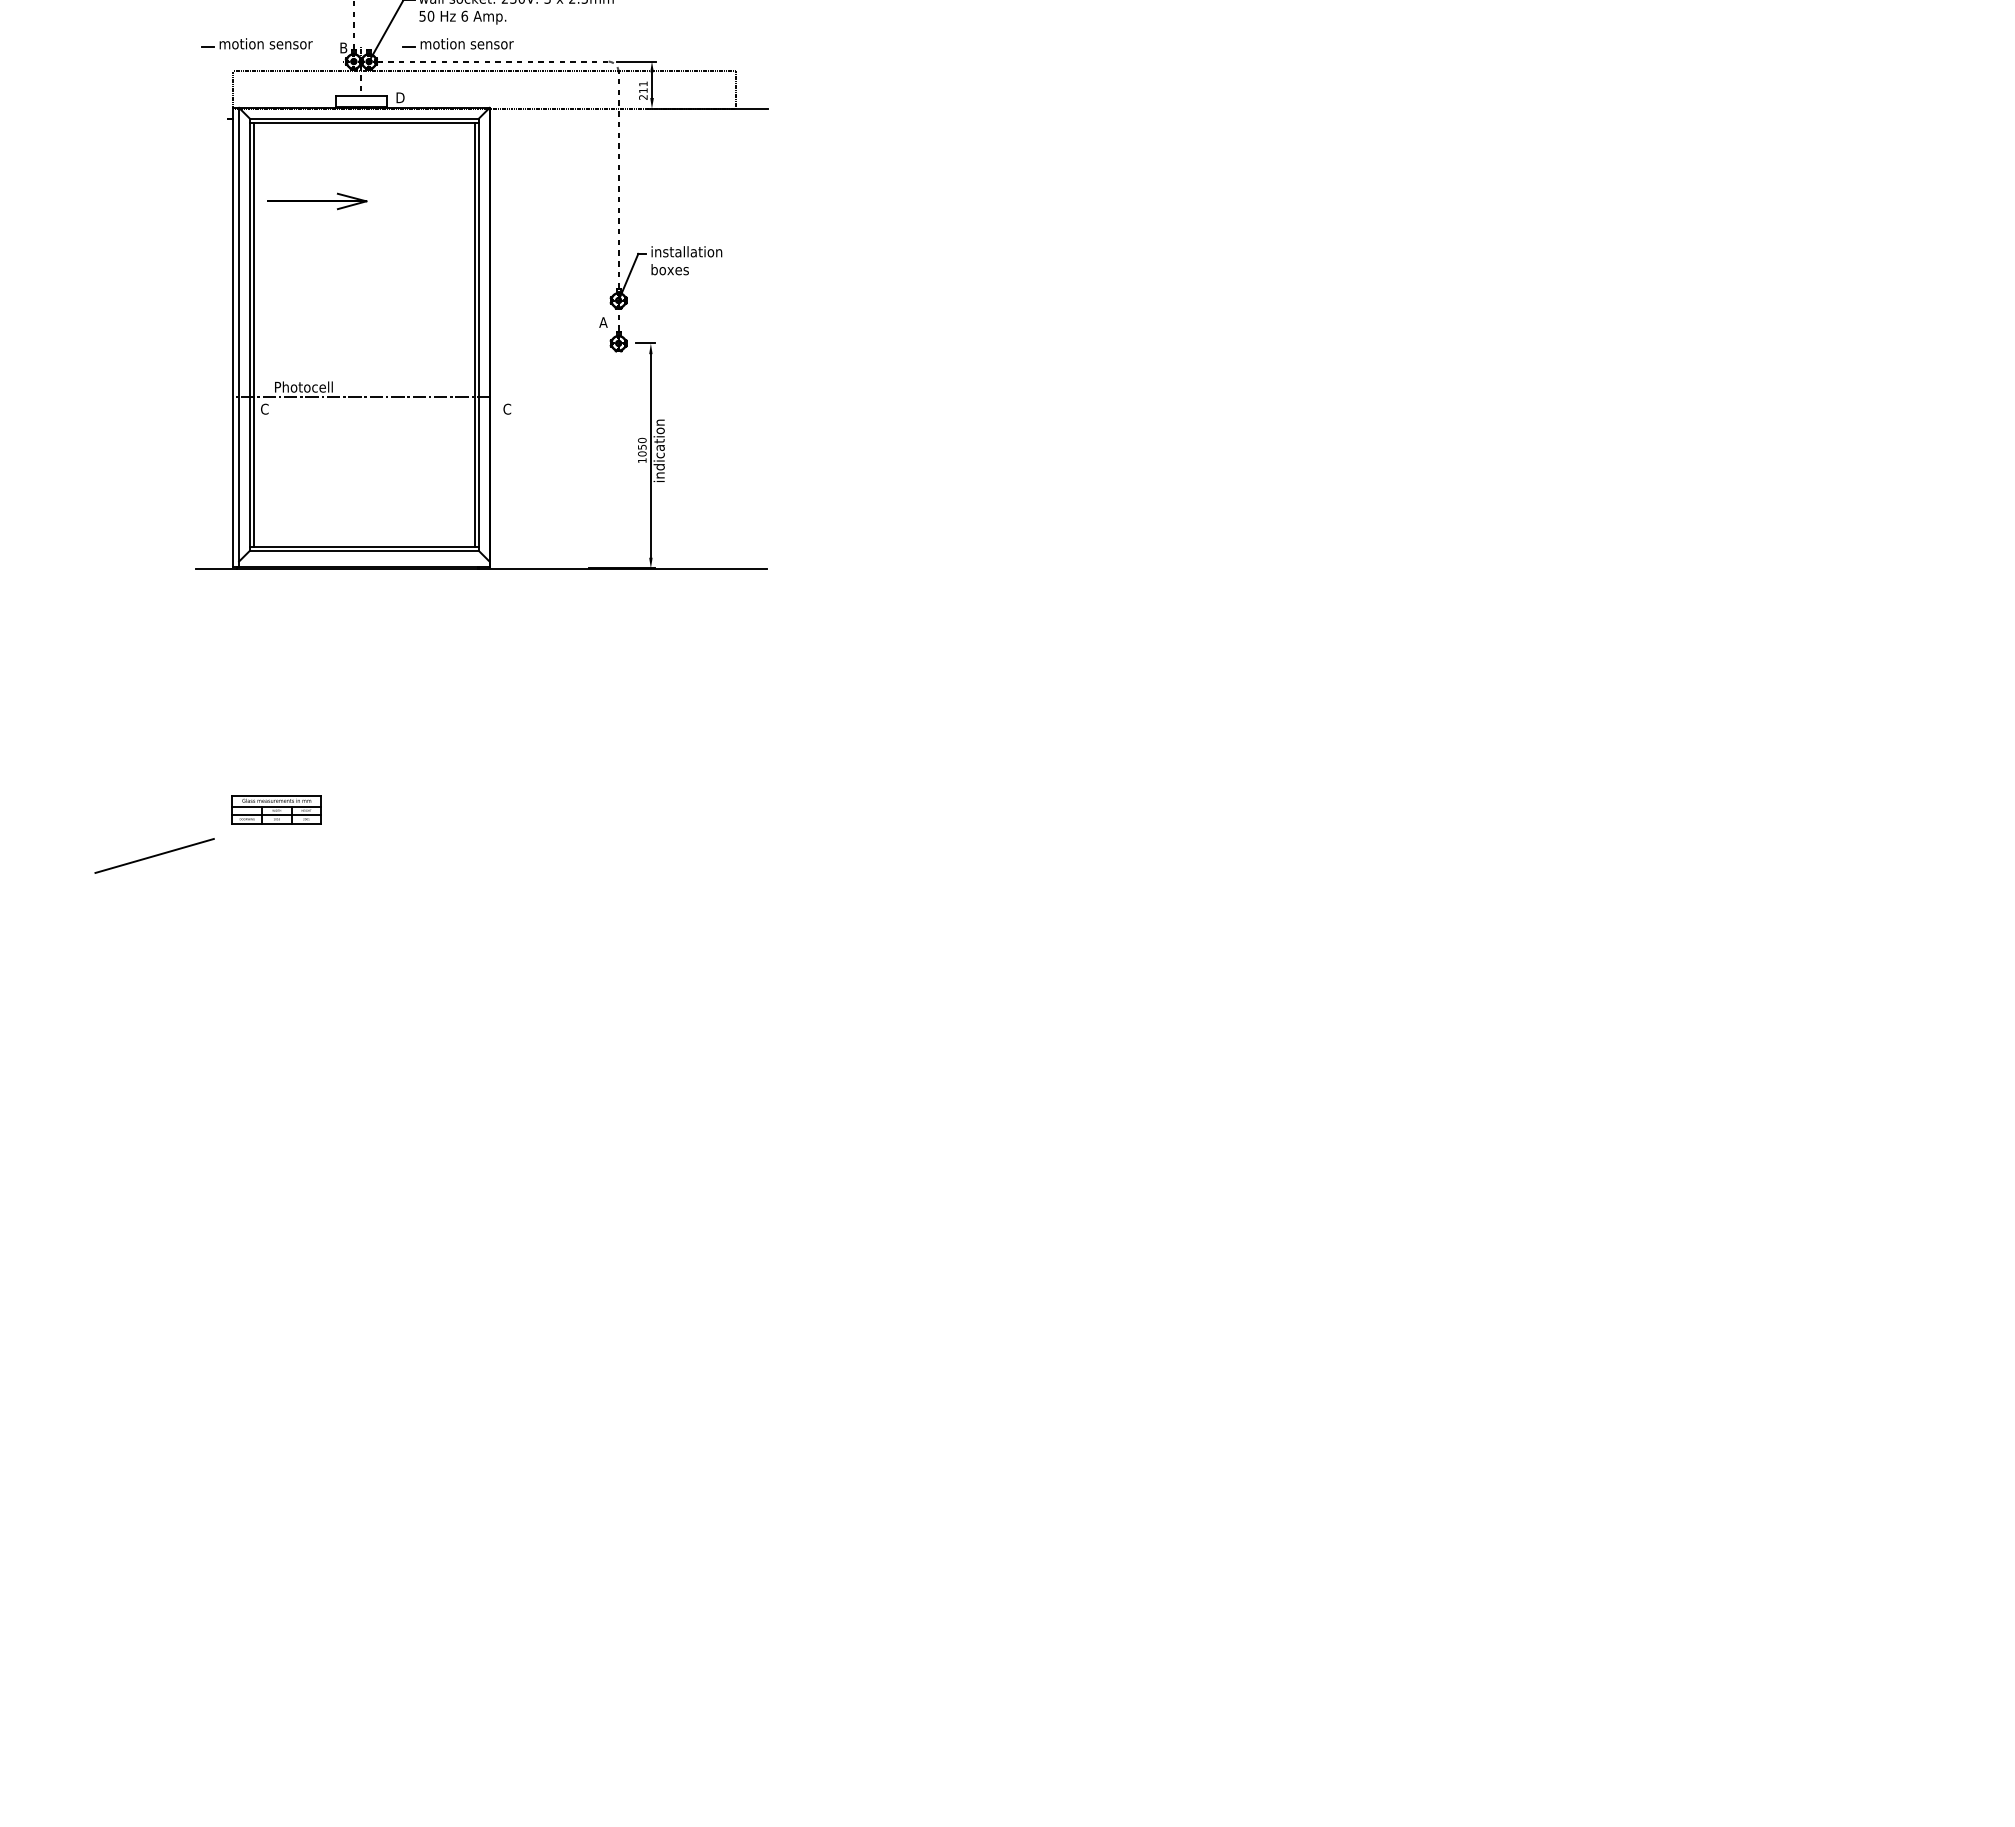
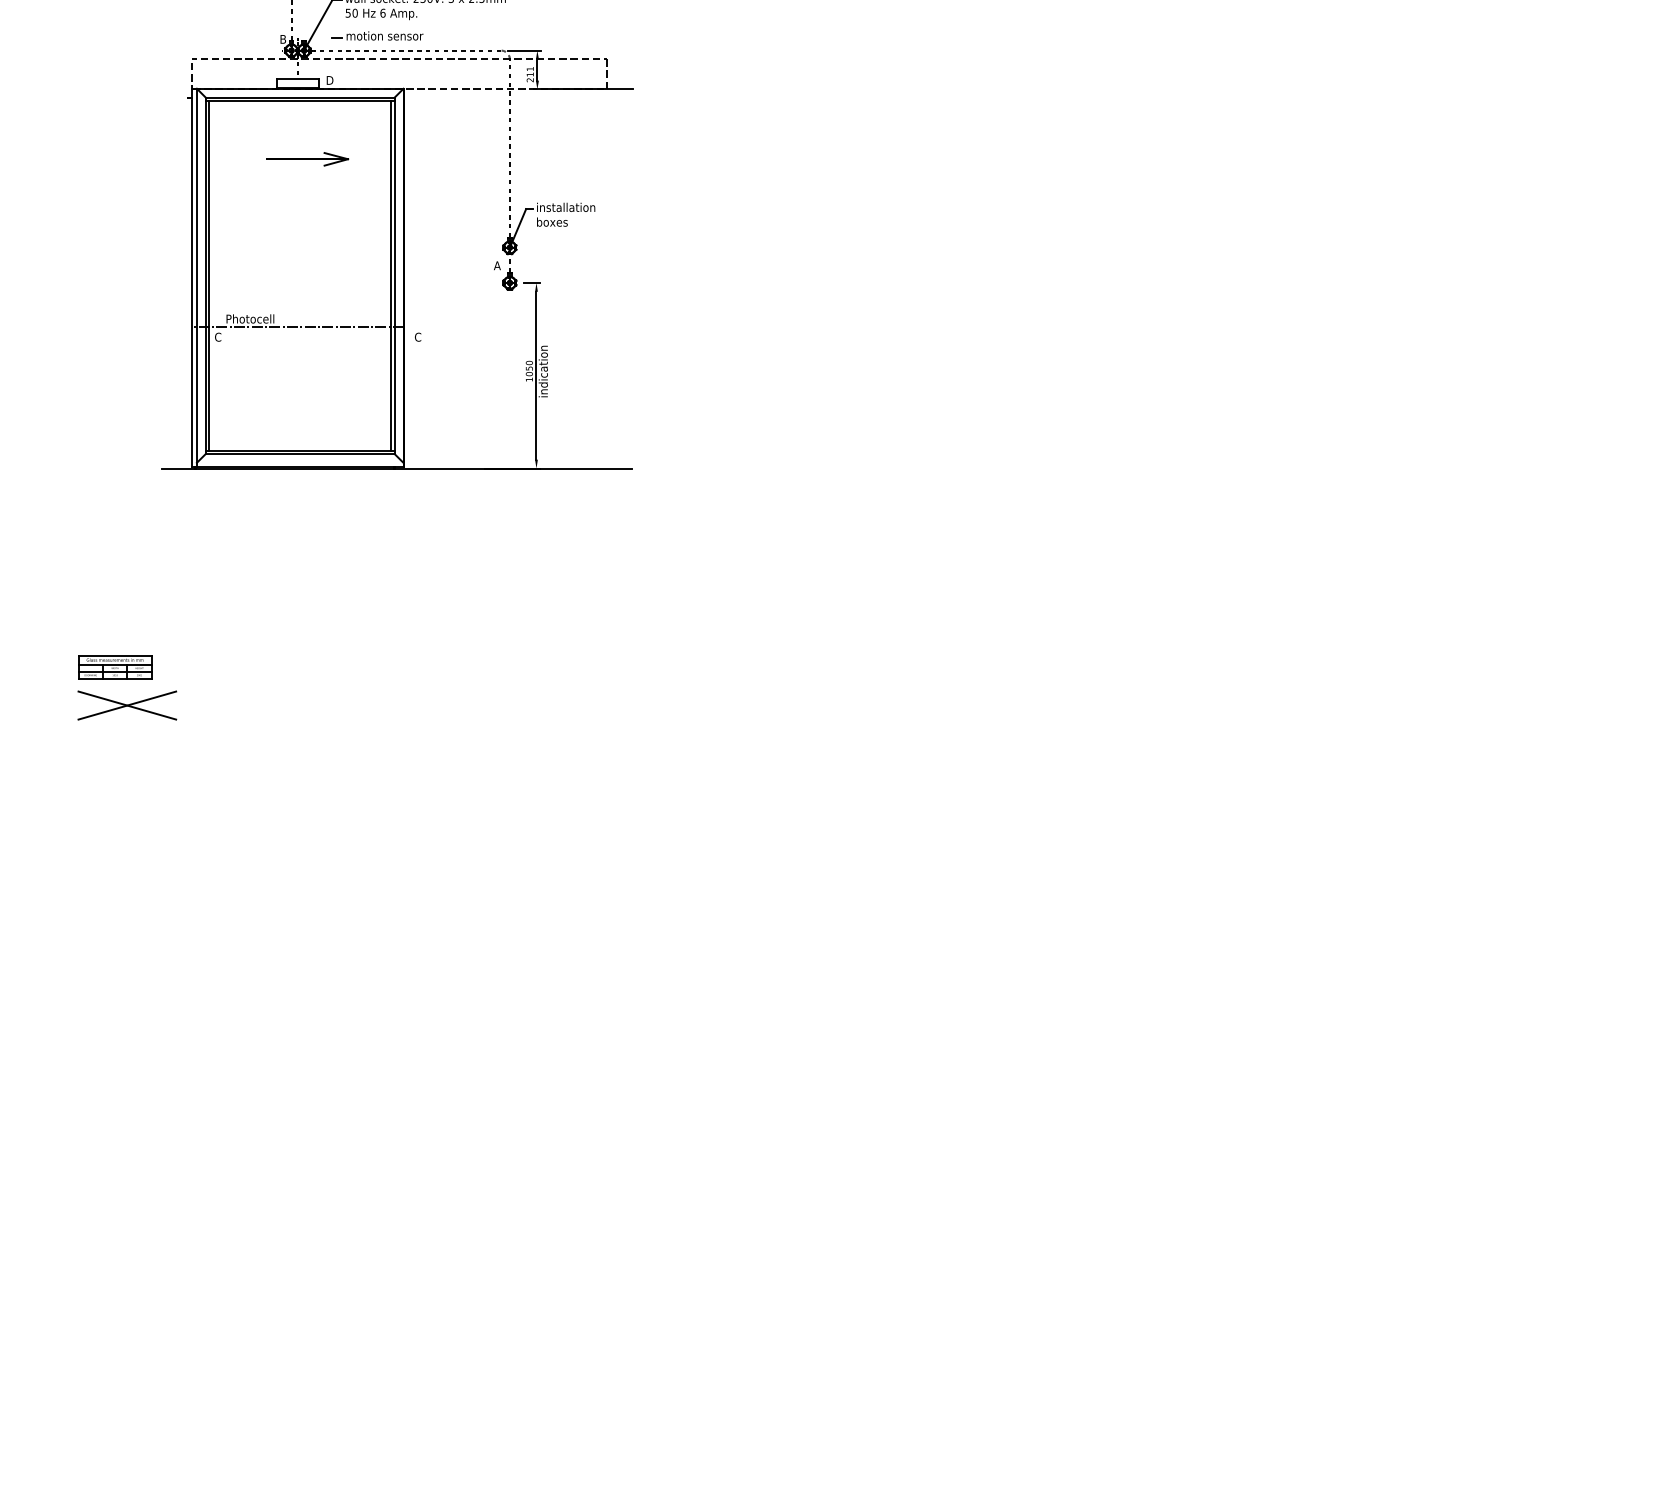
part: (256, 43) -> (211, 35), removed
part: (317, 201) -> (307, 159), moved
part: (276, 809) -> (114, 667), moved
line: (154, 855) -> (127, 705), added

